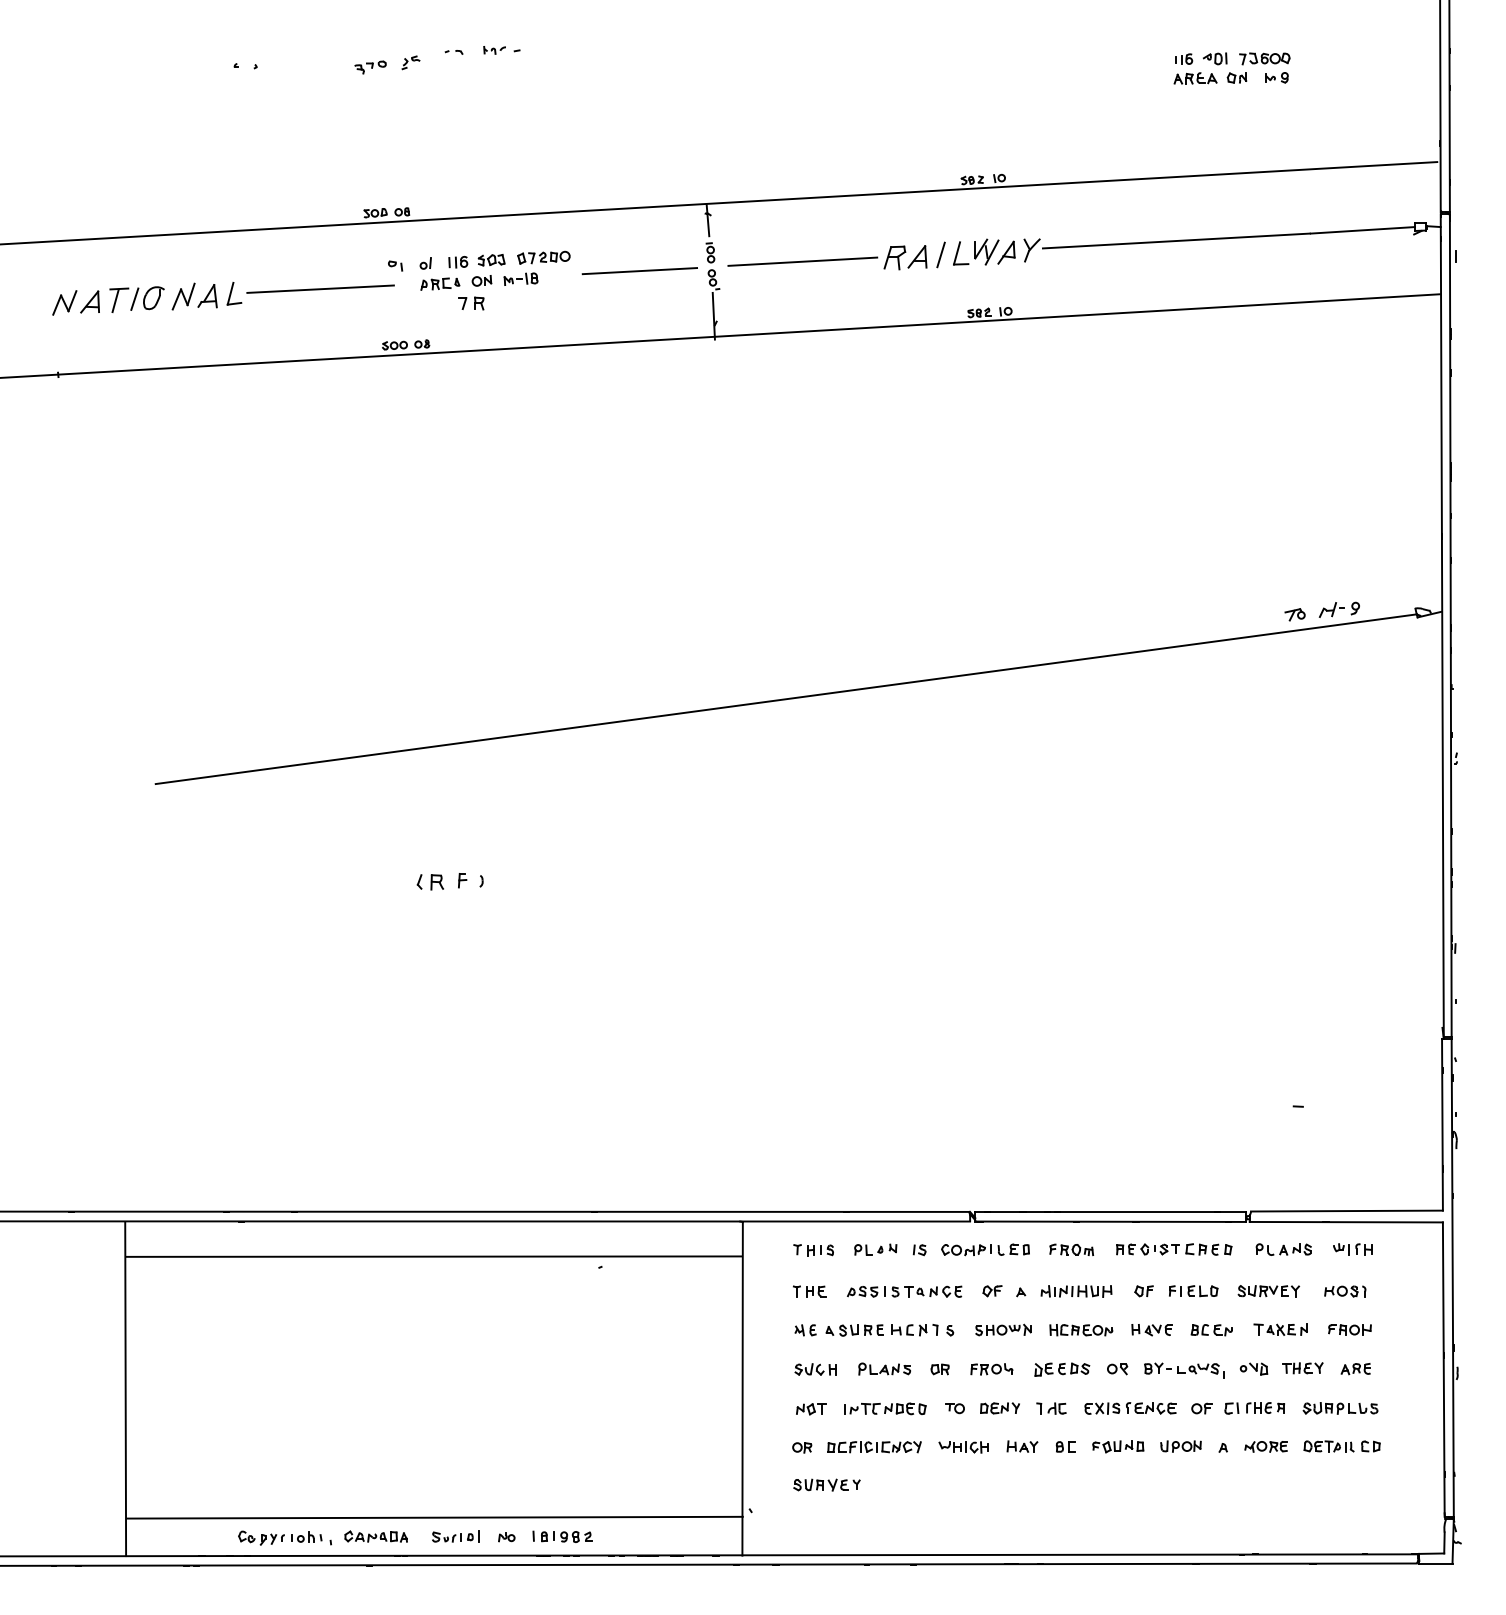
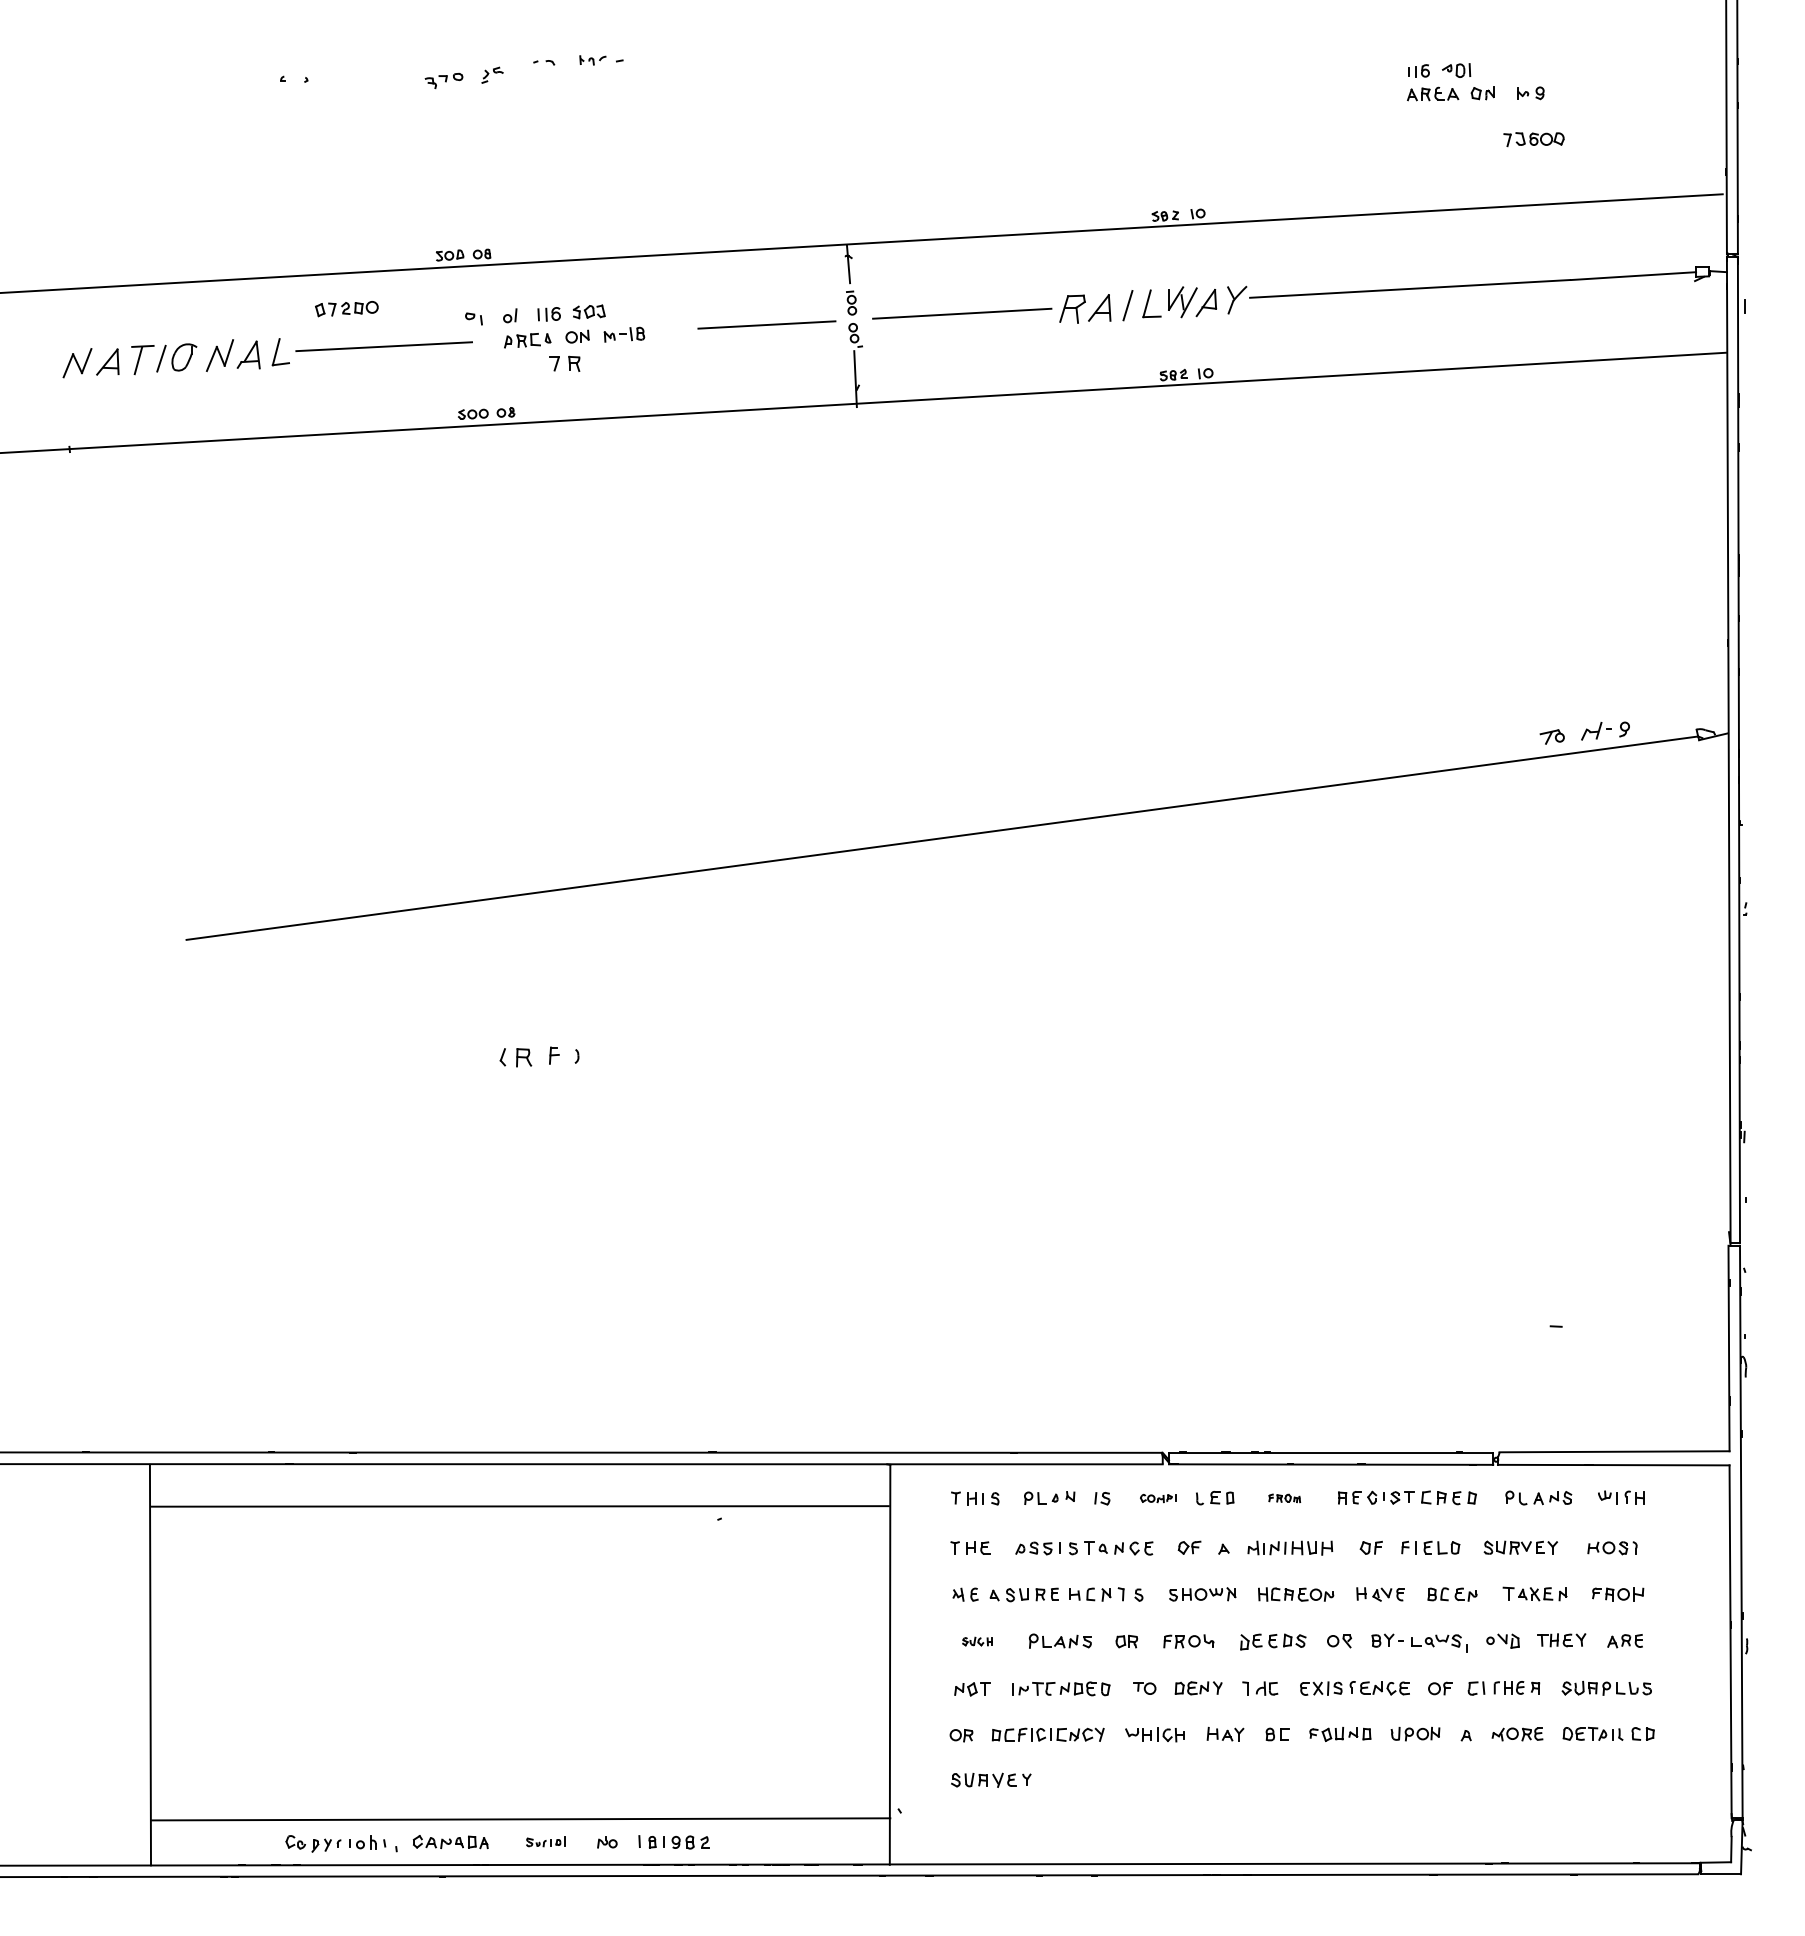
part: (1264, 58) -> (1533, 139), moved
part: (543, 258) -> (346, 309), moved
part: (966, 1250) -> (1158, 1498), size x0.6
part: (1071, 1250) -> (1284, 1498), size x0.6
part: (815, 1369) -> (977, 1641), size x0.6
part: (455, 1536) -> (545, 1841), size x0.7

